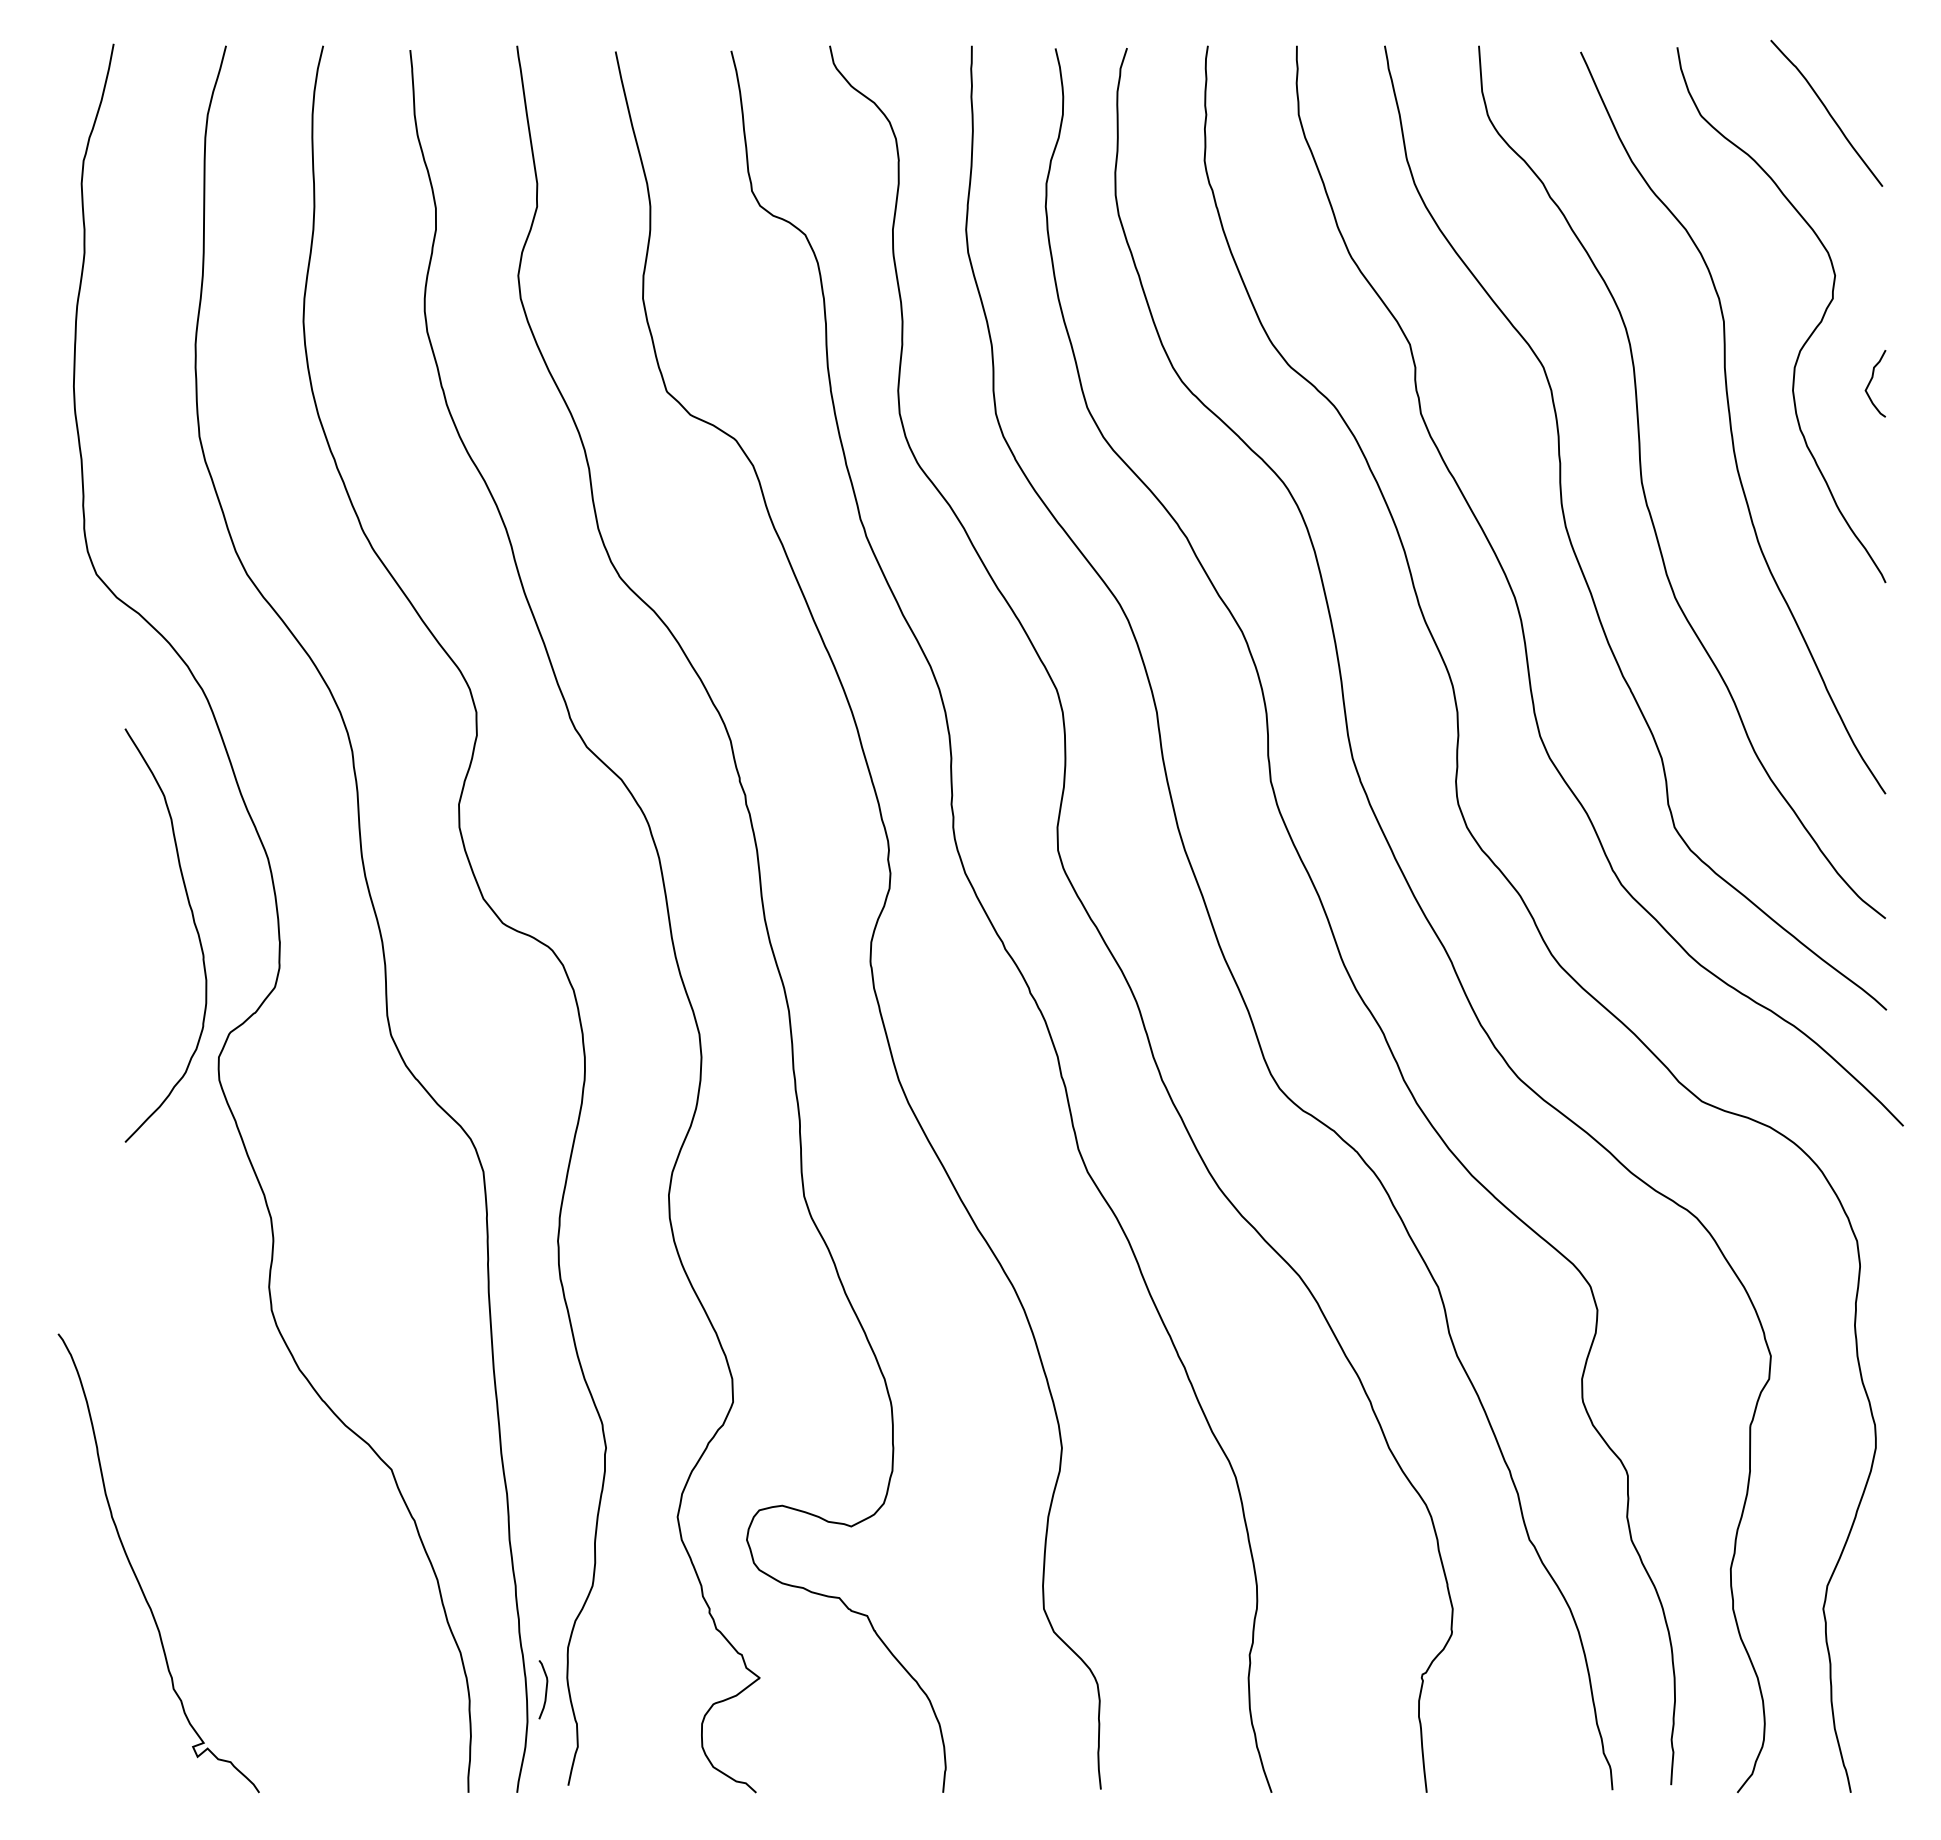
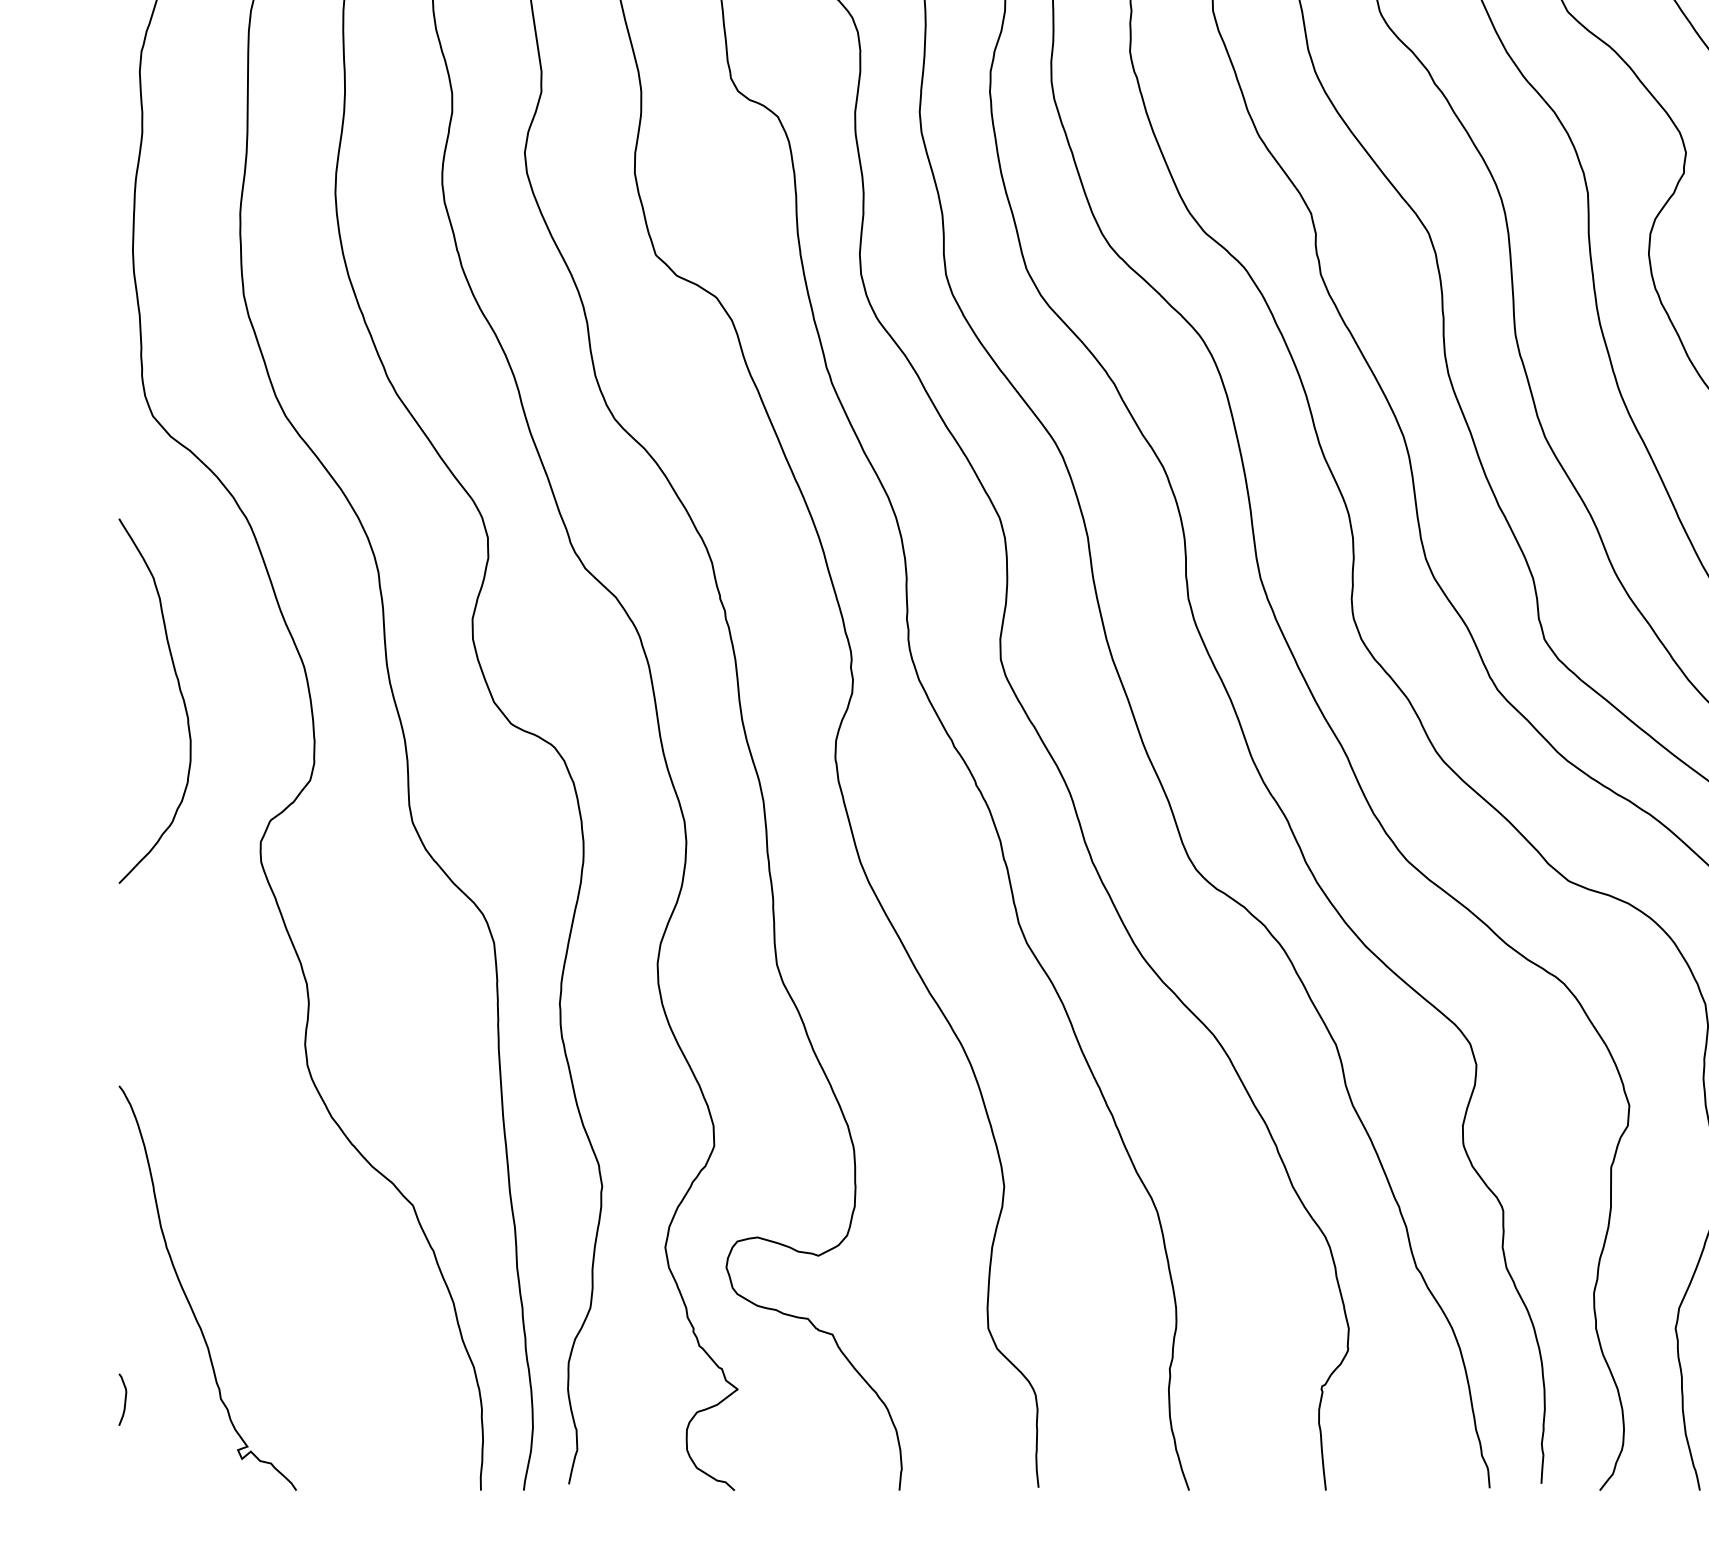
curve: (194, 926) -> (180, 693), moved
curve: (545, 1689) -> (124, 1399), moved

